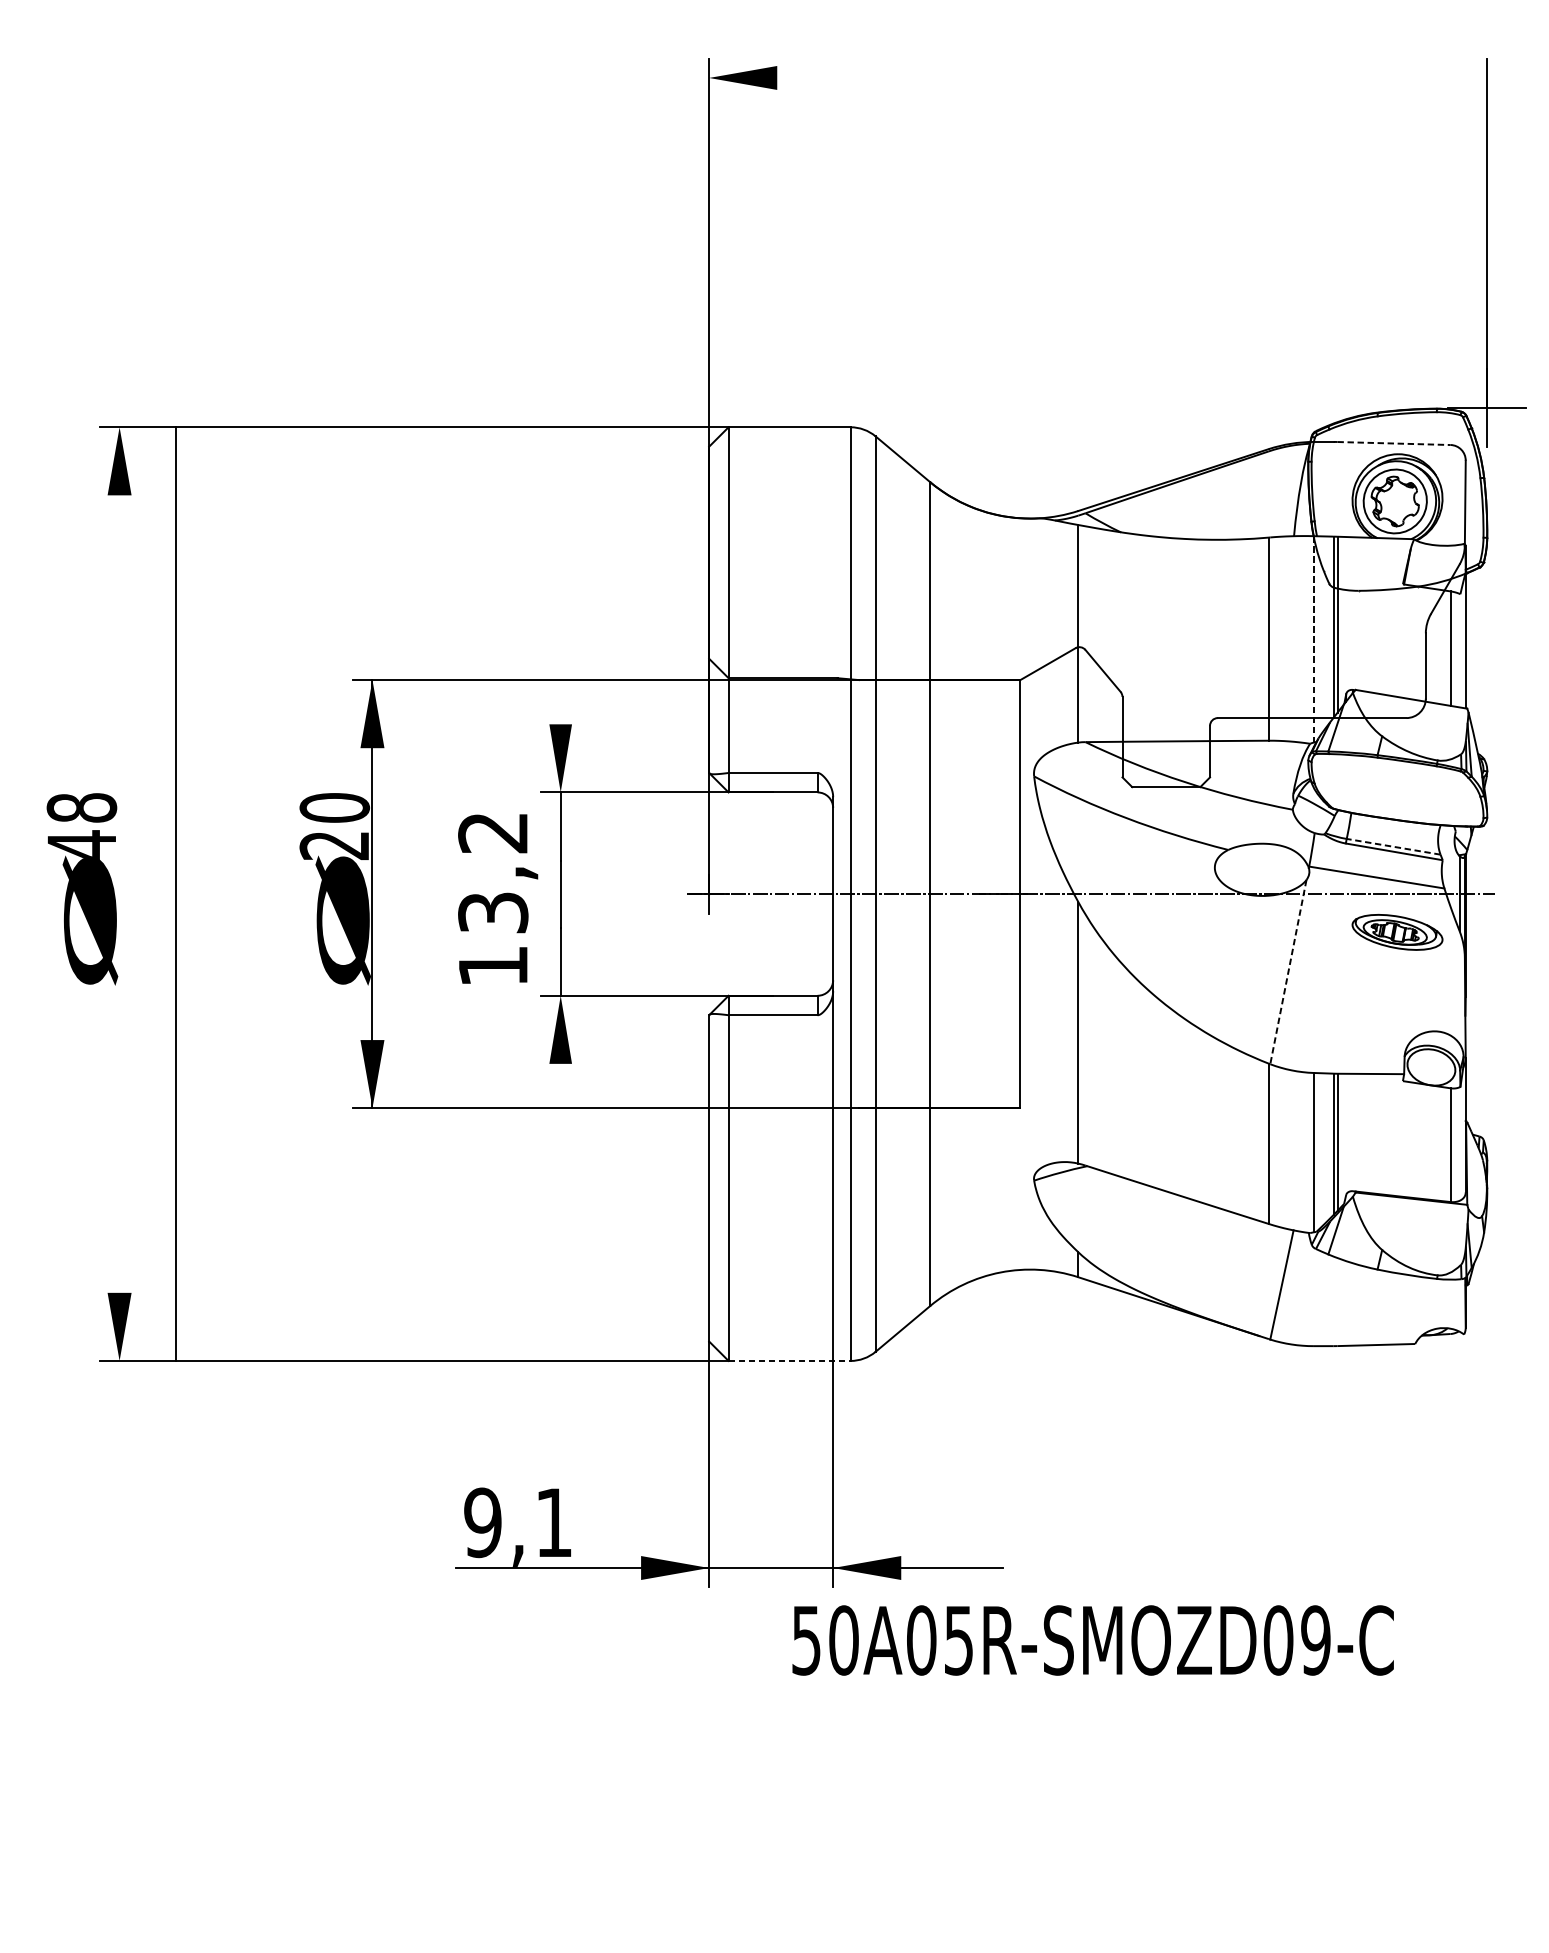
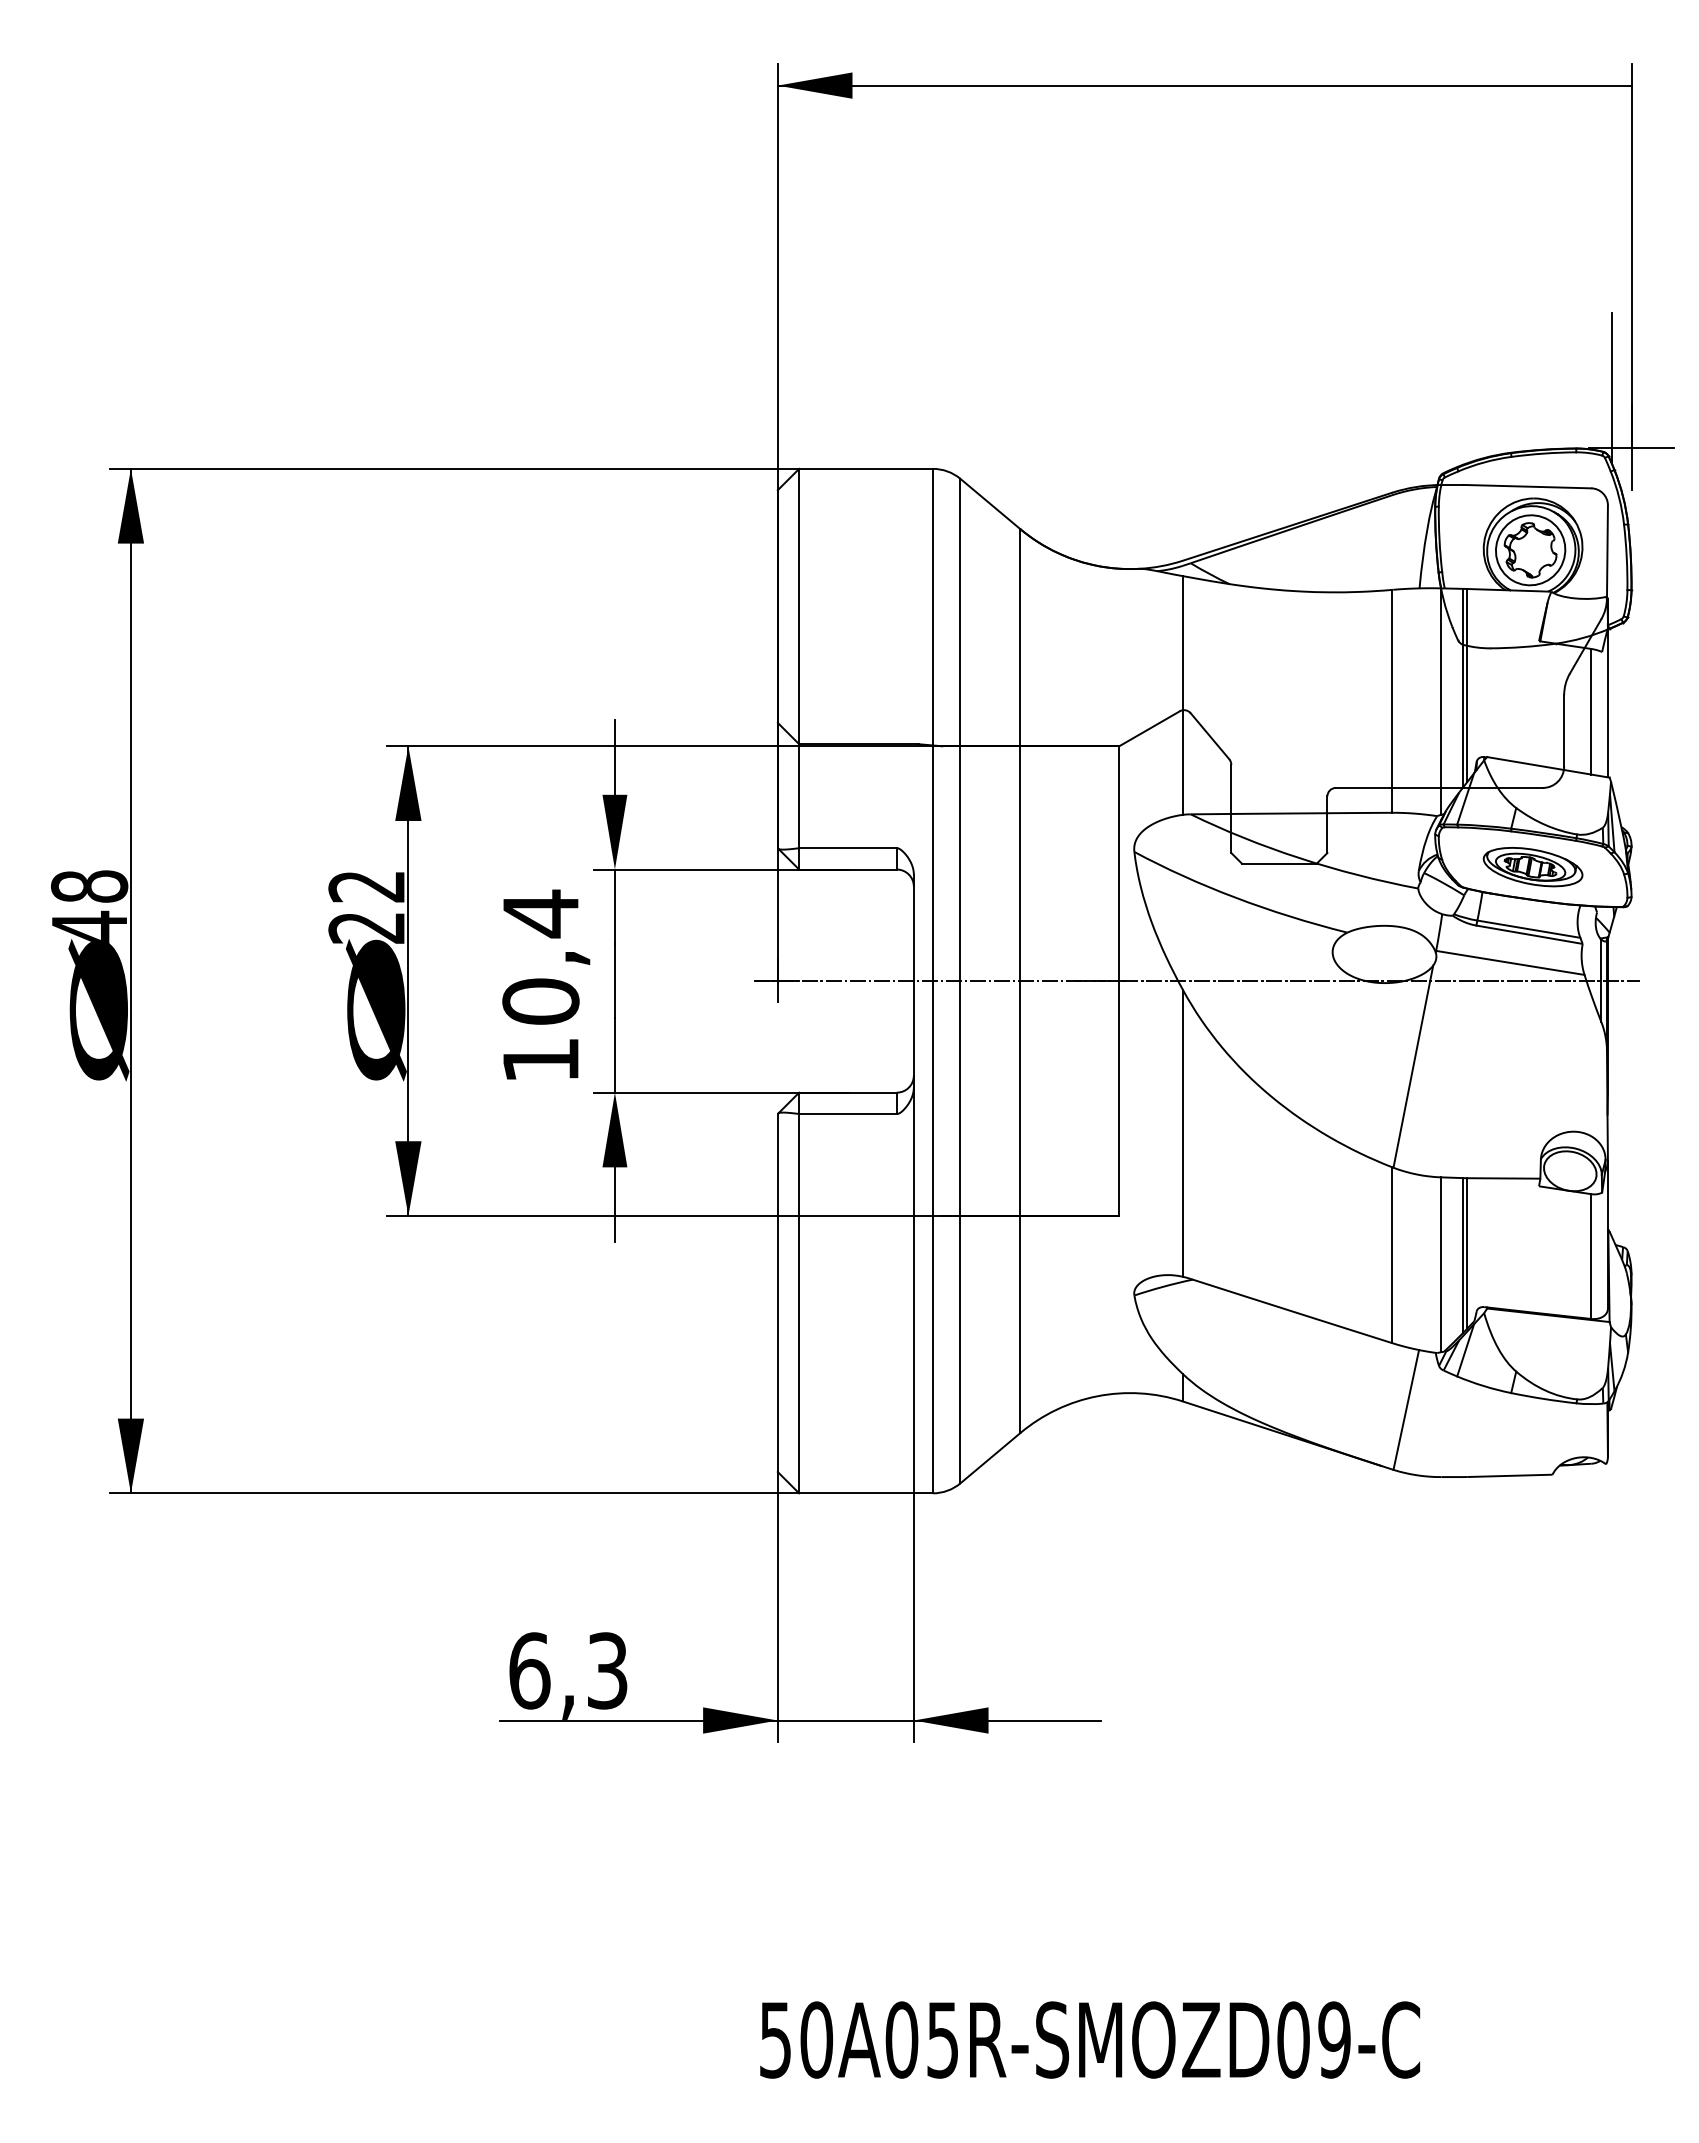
line: (1098, 77) -> (1204, 85), added
line: (1468, 354) -> (1611, 388), added
line: (1394, 443) -> (1529, 486), dashed -> solid
line: (1314, 640) -> (1441, 702), dashed -> solid
line: (560, 690) -> (614, 757), added
text: (334, 807) -> (366, 886), 20 -> 22
line: (1393, 847) -> (1528, 929), dashed -> solid
text: (492, 871) -> (540, 956), 13,2 -> 10,4
line: (175, 893) -> (130, 980), moved
part: (1396, 932) -> (1532, 867), moved
line: (1288, 972) -> (1413, 1067), dashed -> solid
line: (560, 1097) -> (614, 1204), added
line: (789, 1361) -> (866, 1493), dashed -> solid
text: (518, 1522) -> (568, 1670), 9,1 -> 6,3
text: (1093, 1639) -> (1090, 2039), moved

